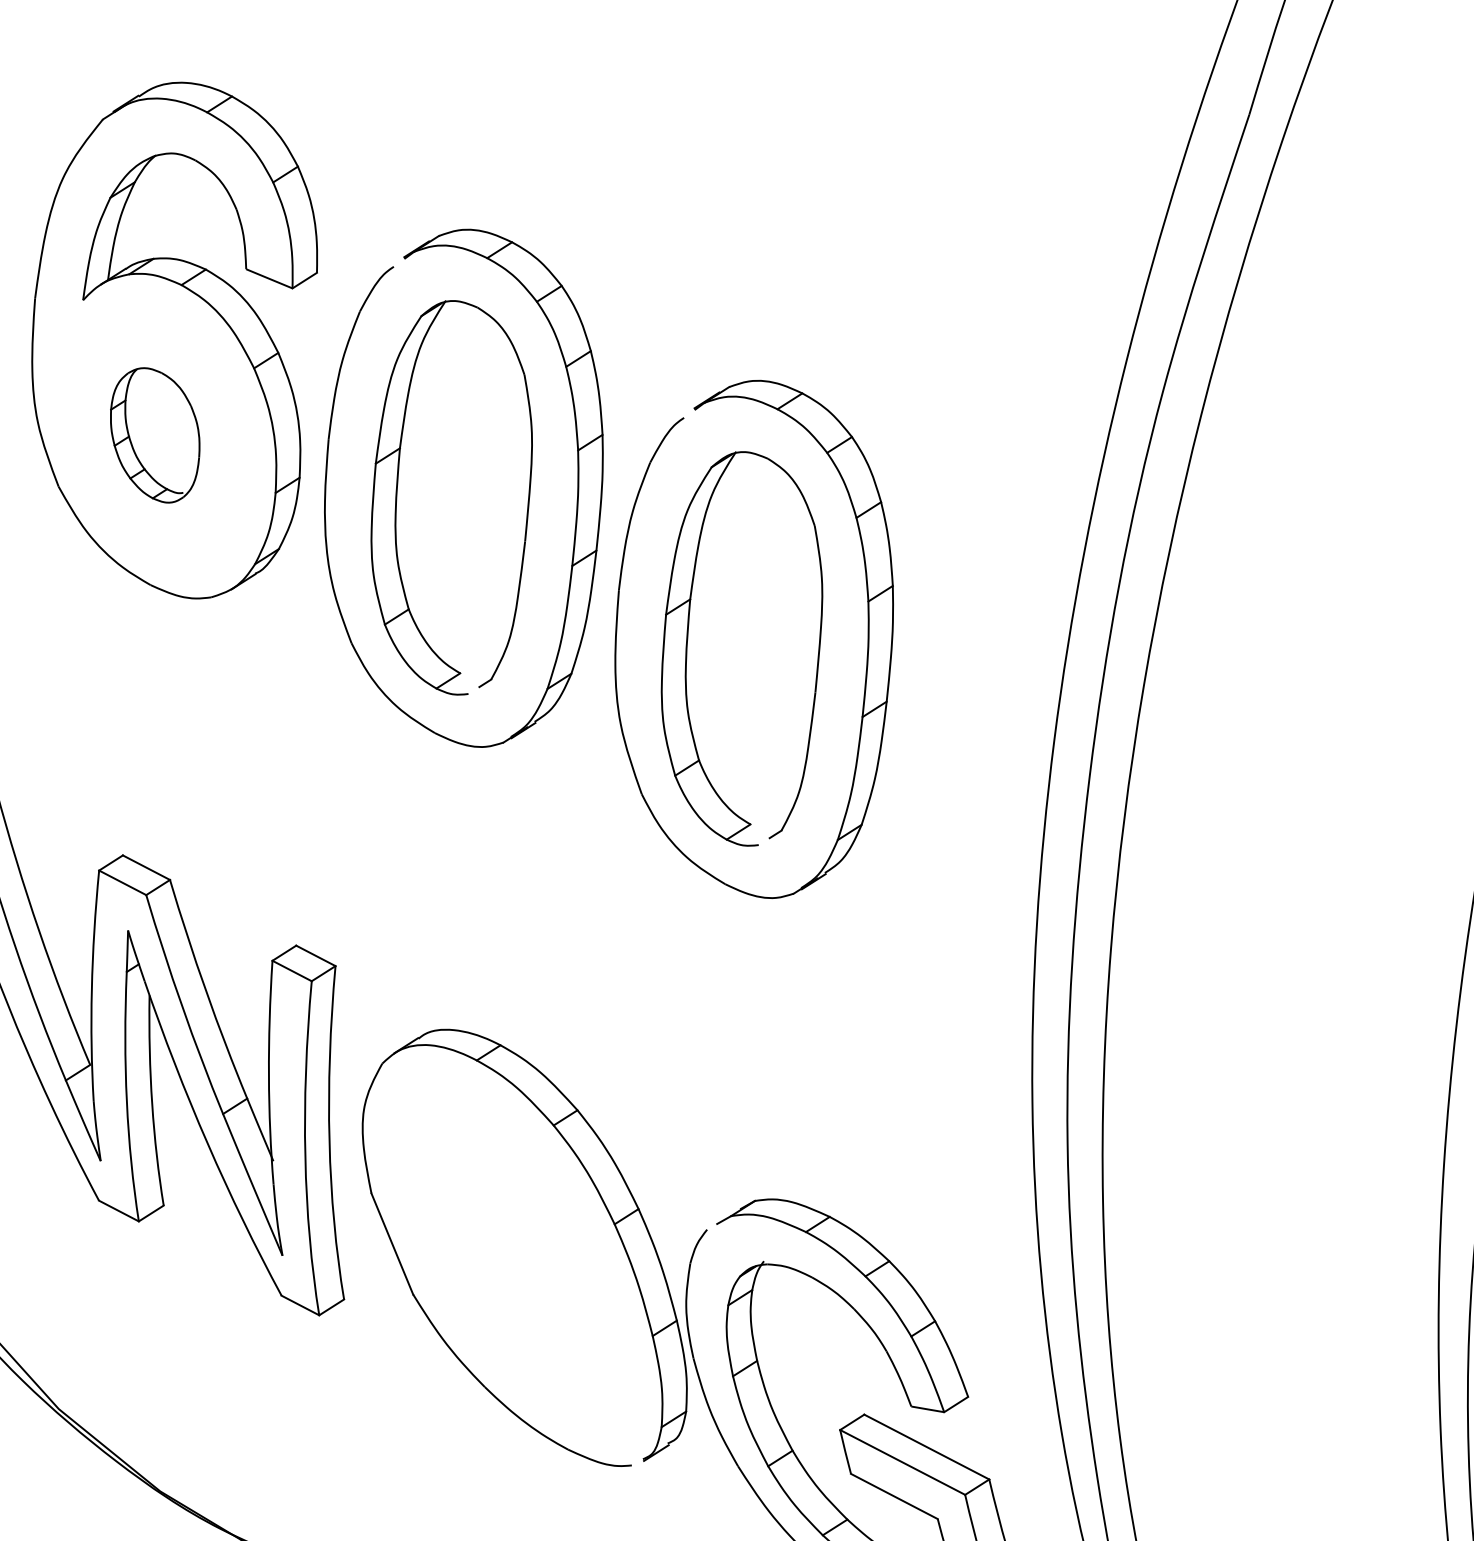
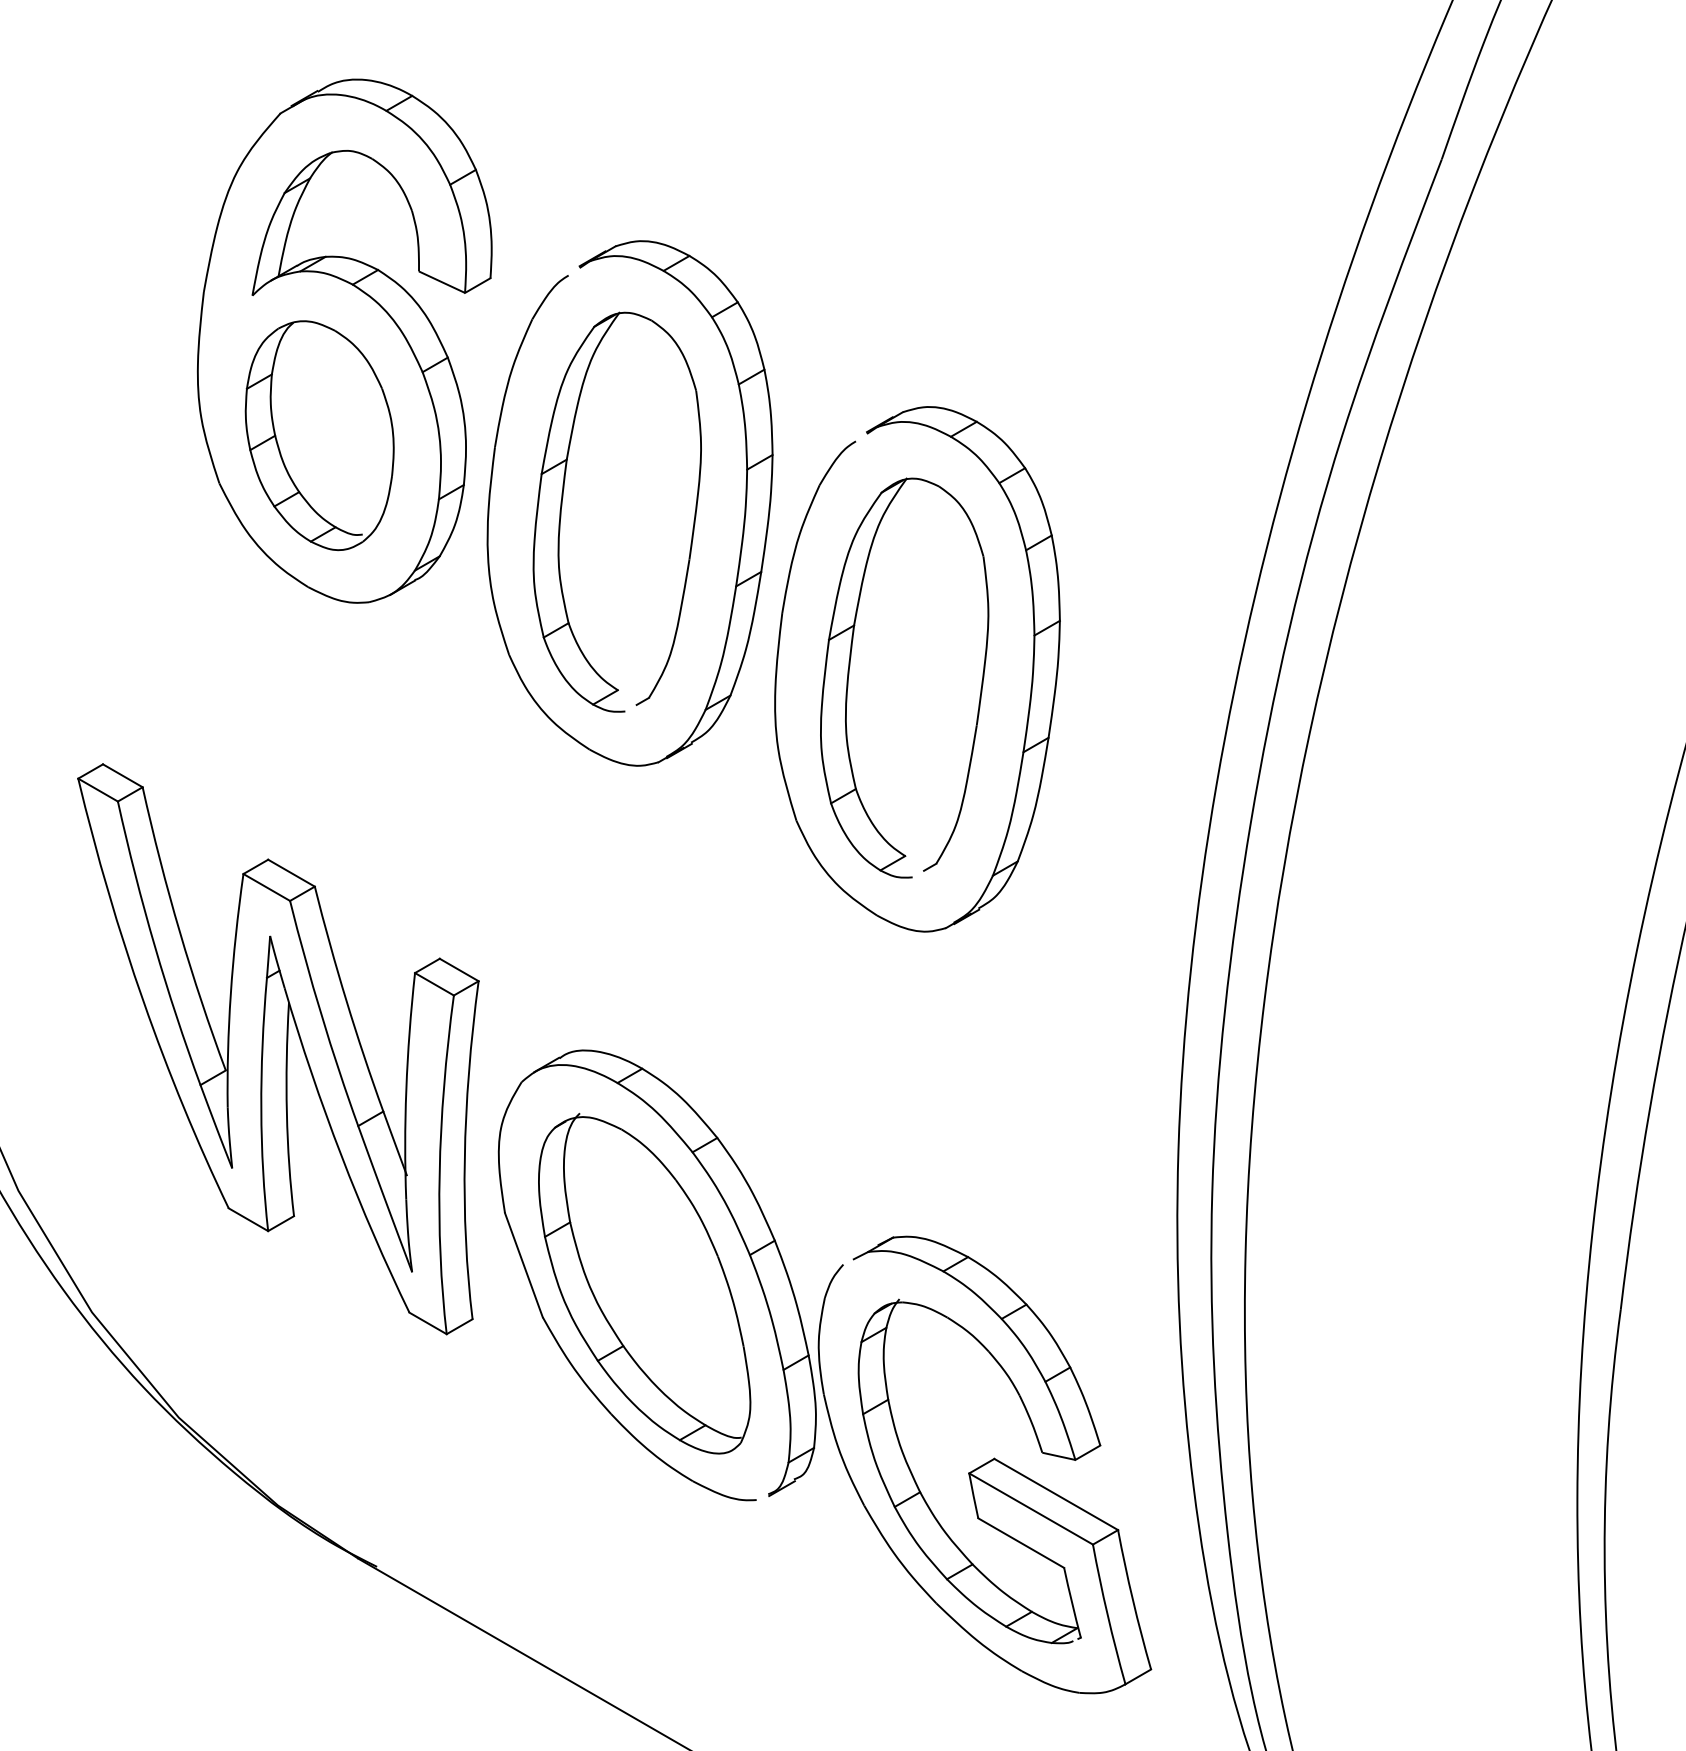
part: (155, 435) -> (319, 435), size x1.67
part: (511, 1256) -> (644, 1283), added

